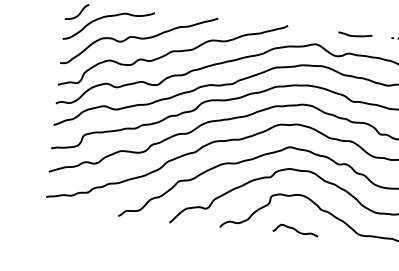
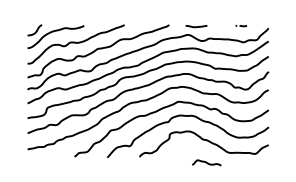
line: (355, 35) -> (196, 26), moved
curve: (295, 229) -> (206, 162), moved

